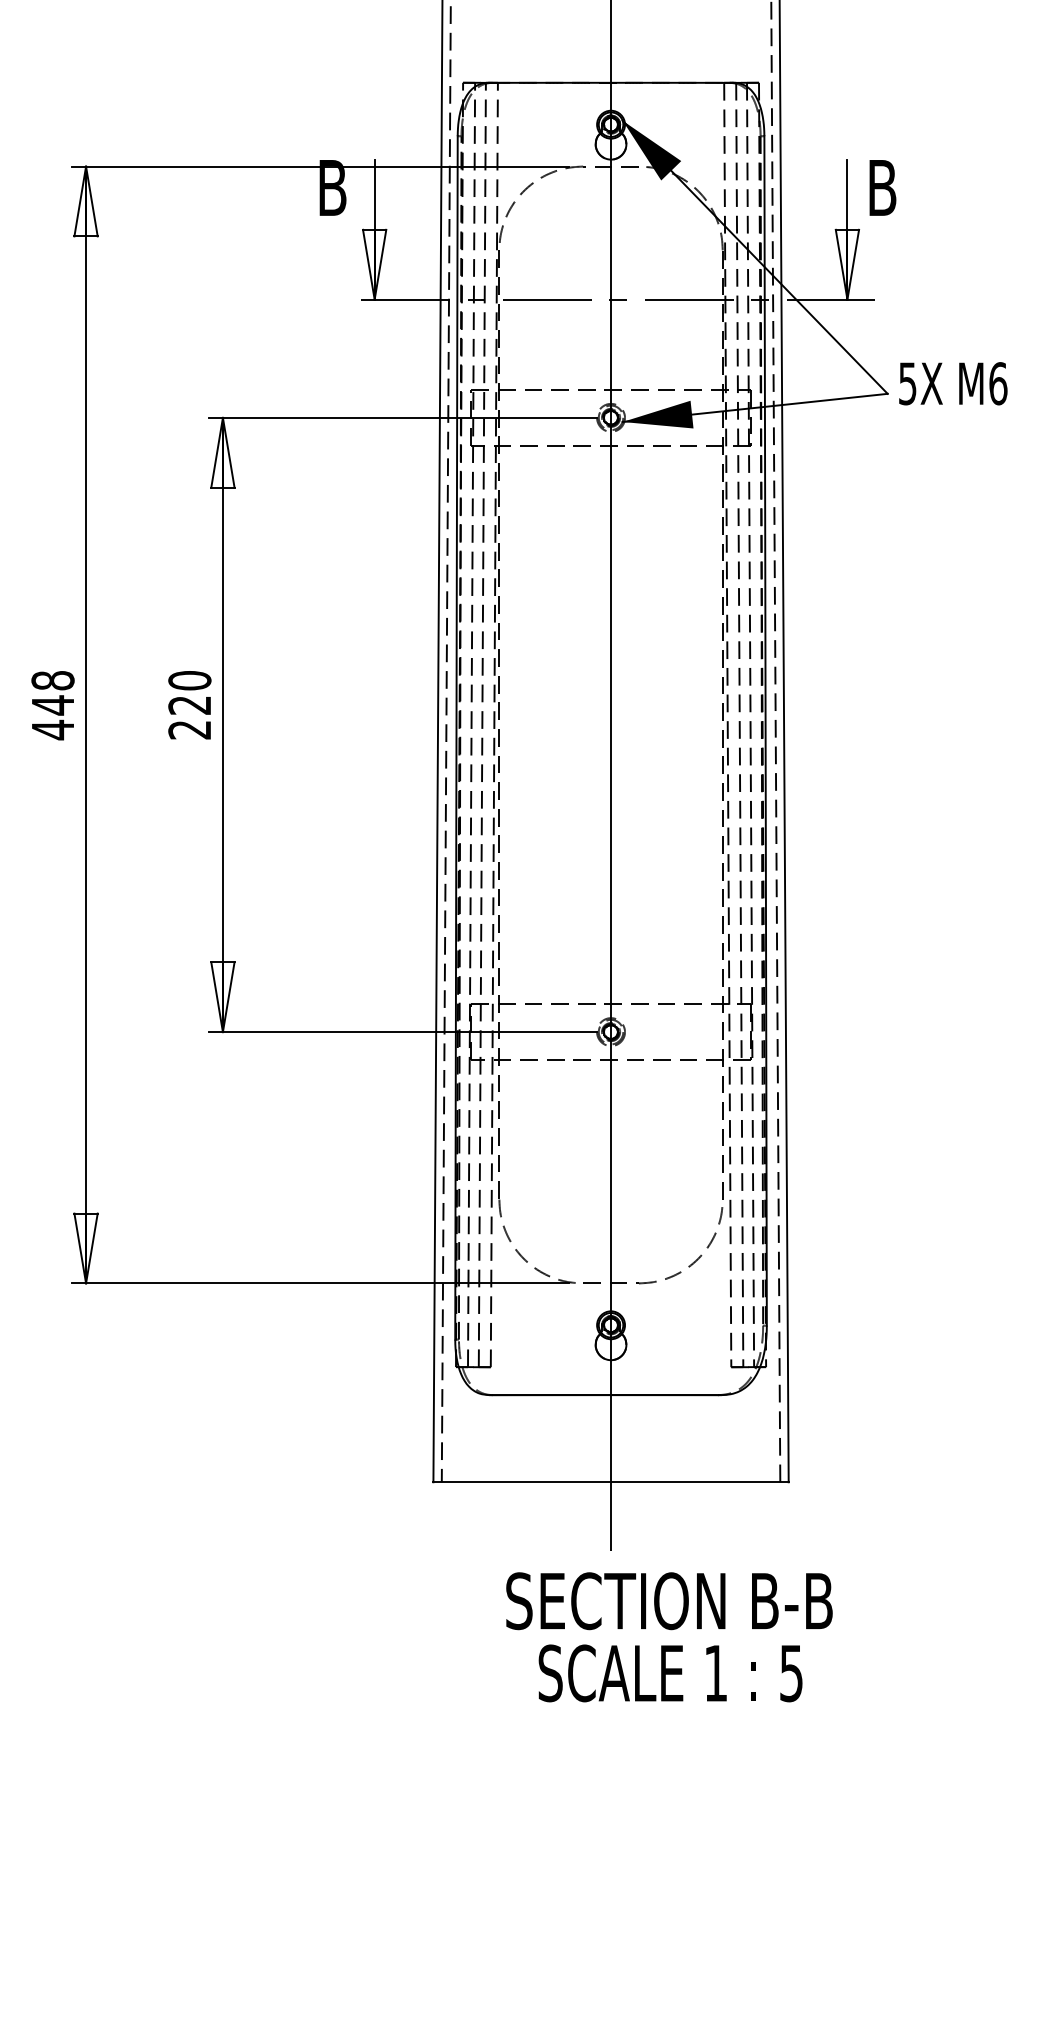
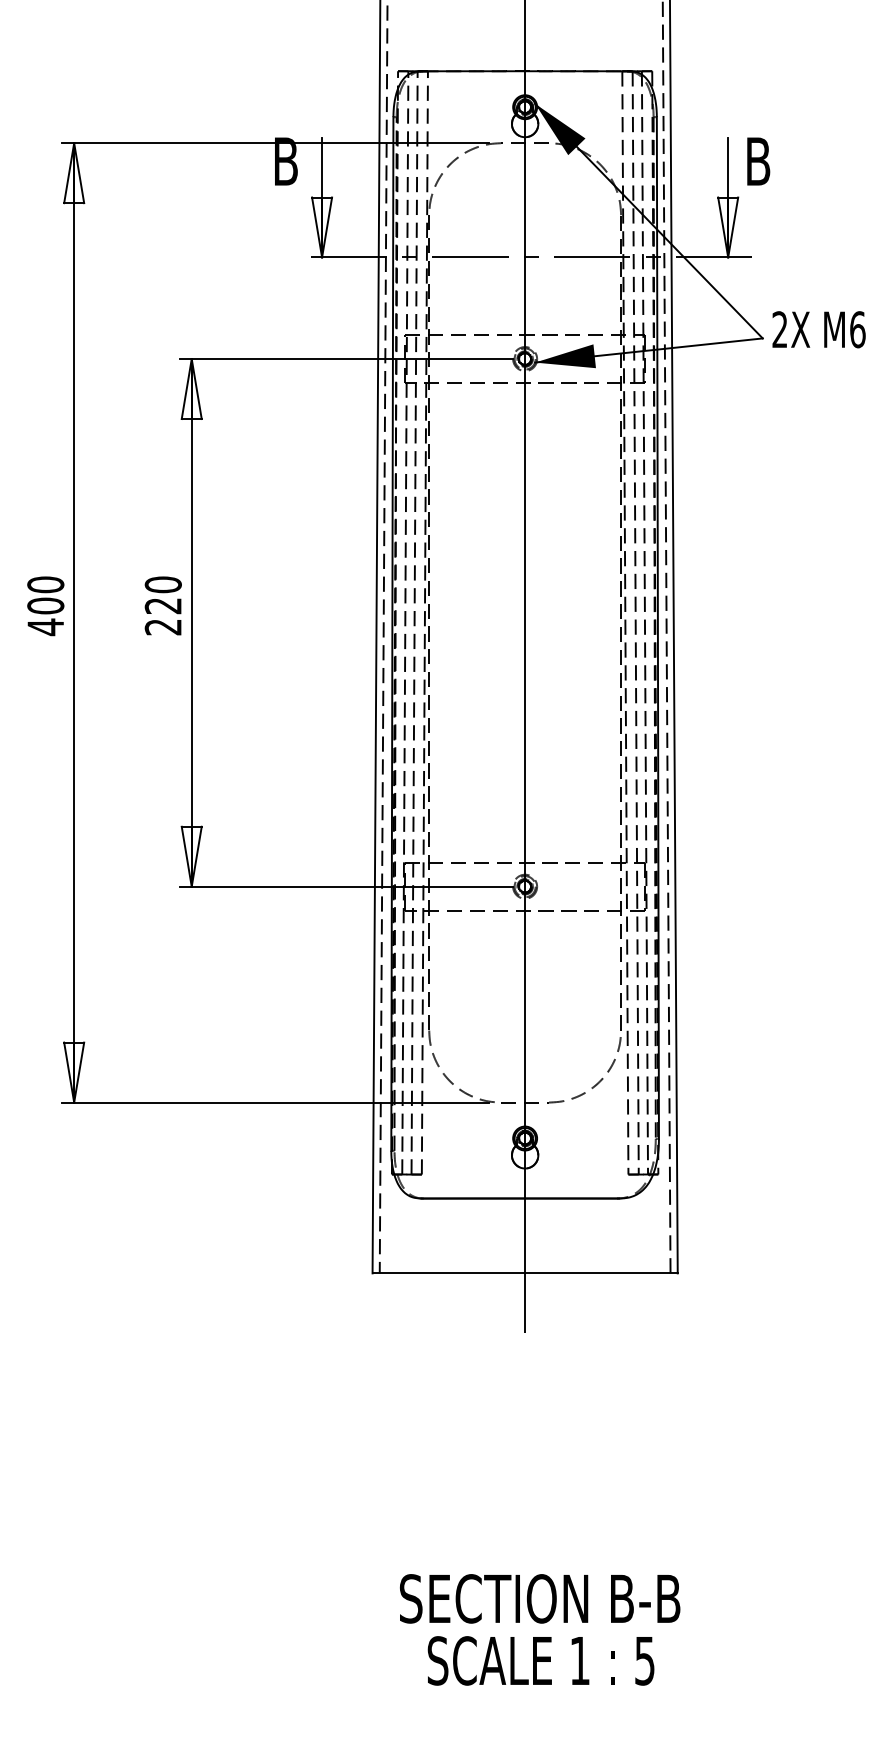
text: (907, 383) -> (779, 329), 5X -> 2X
text: (52, 693) -> (45, 595), 448 -> 400
text: (669, 1637) -> (540, 1630), moved

